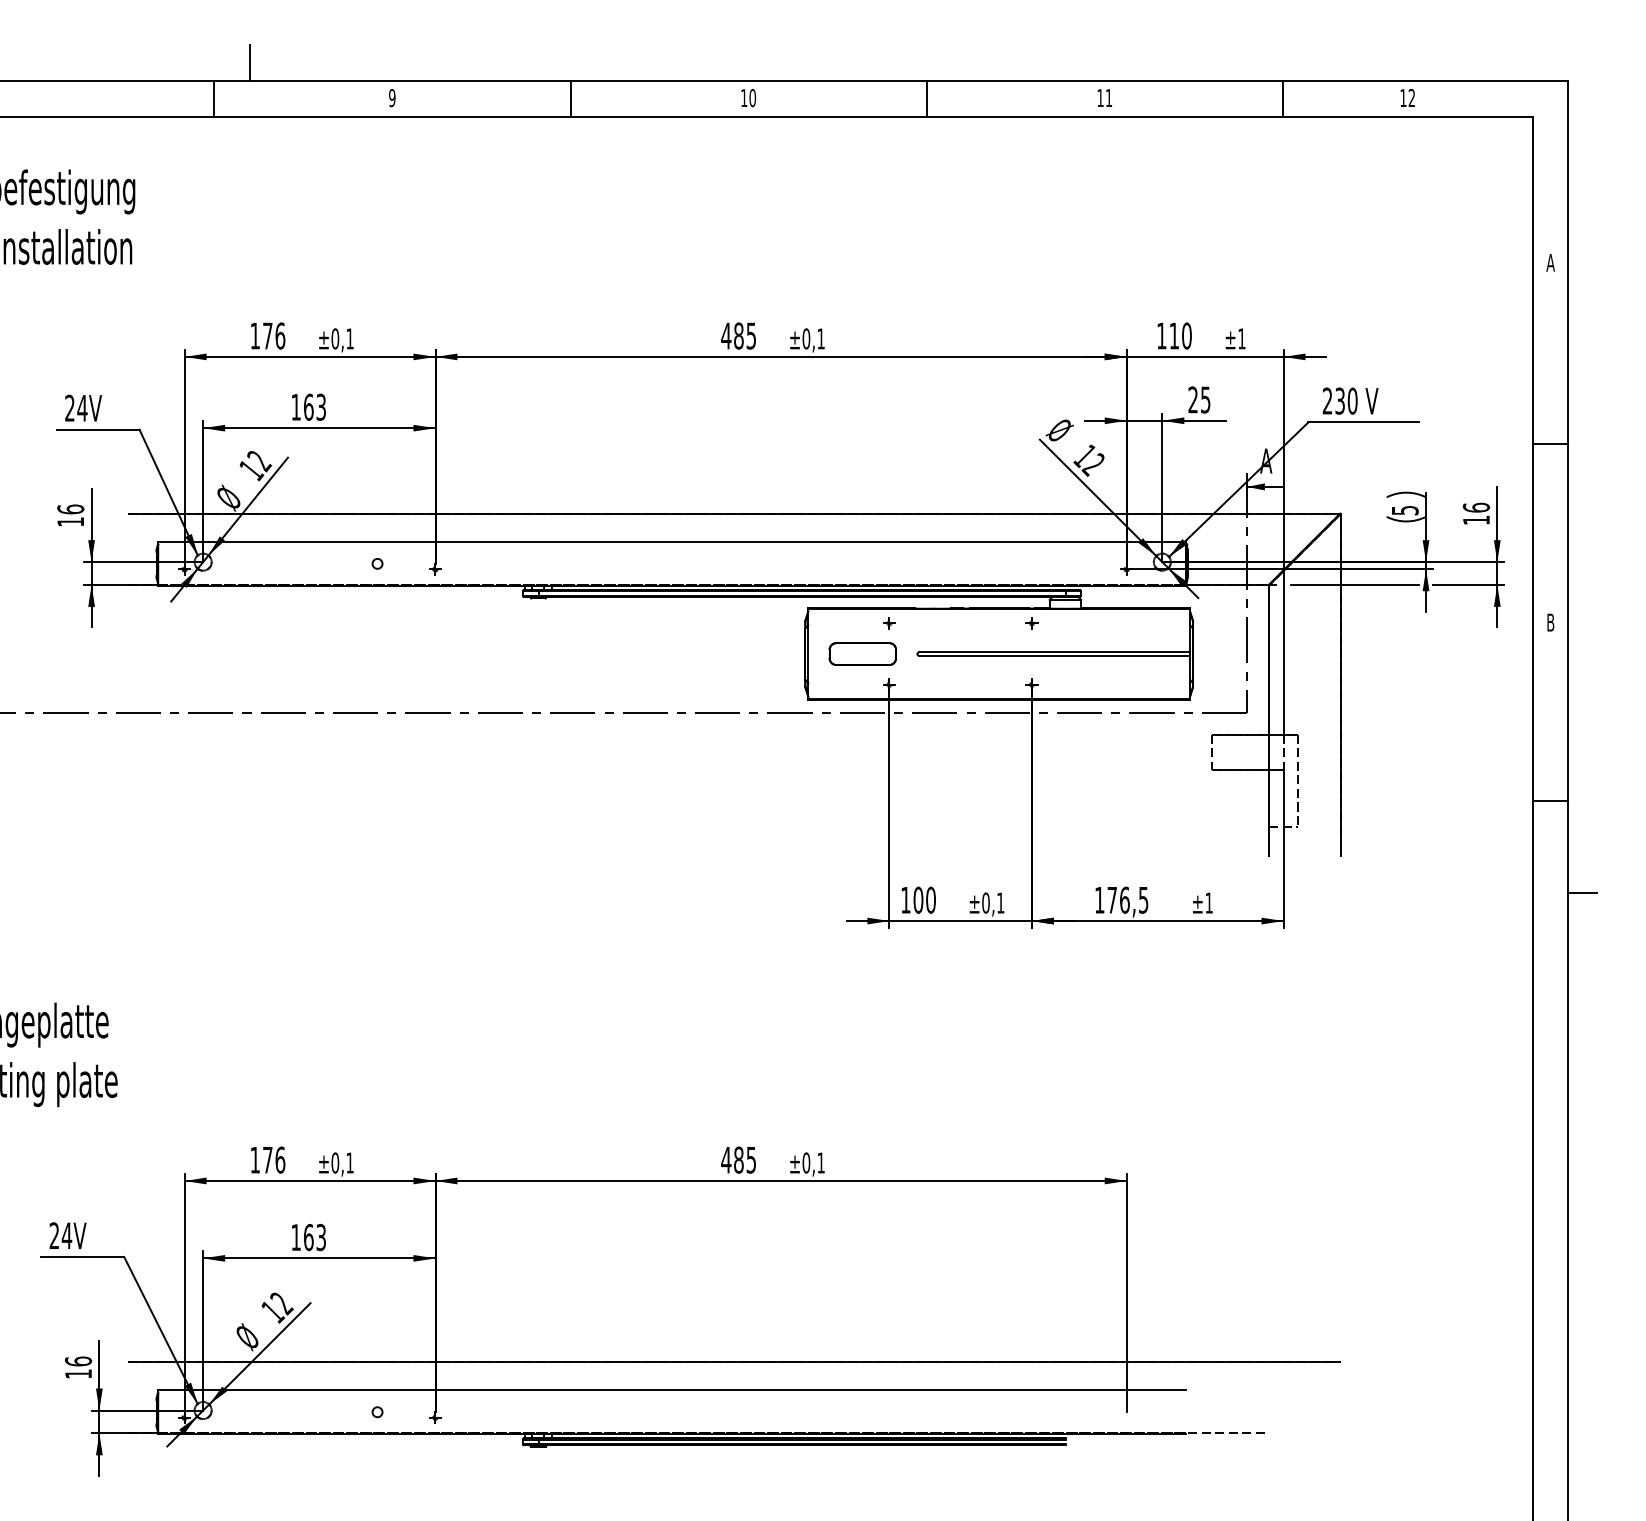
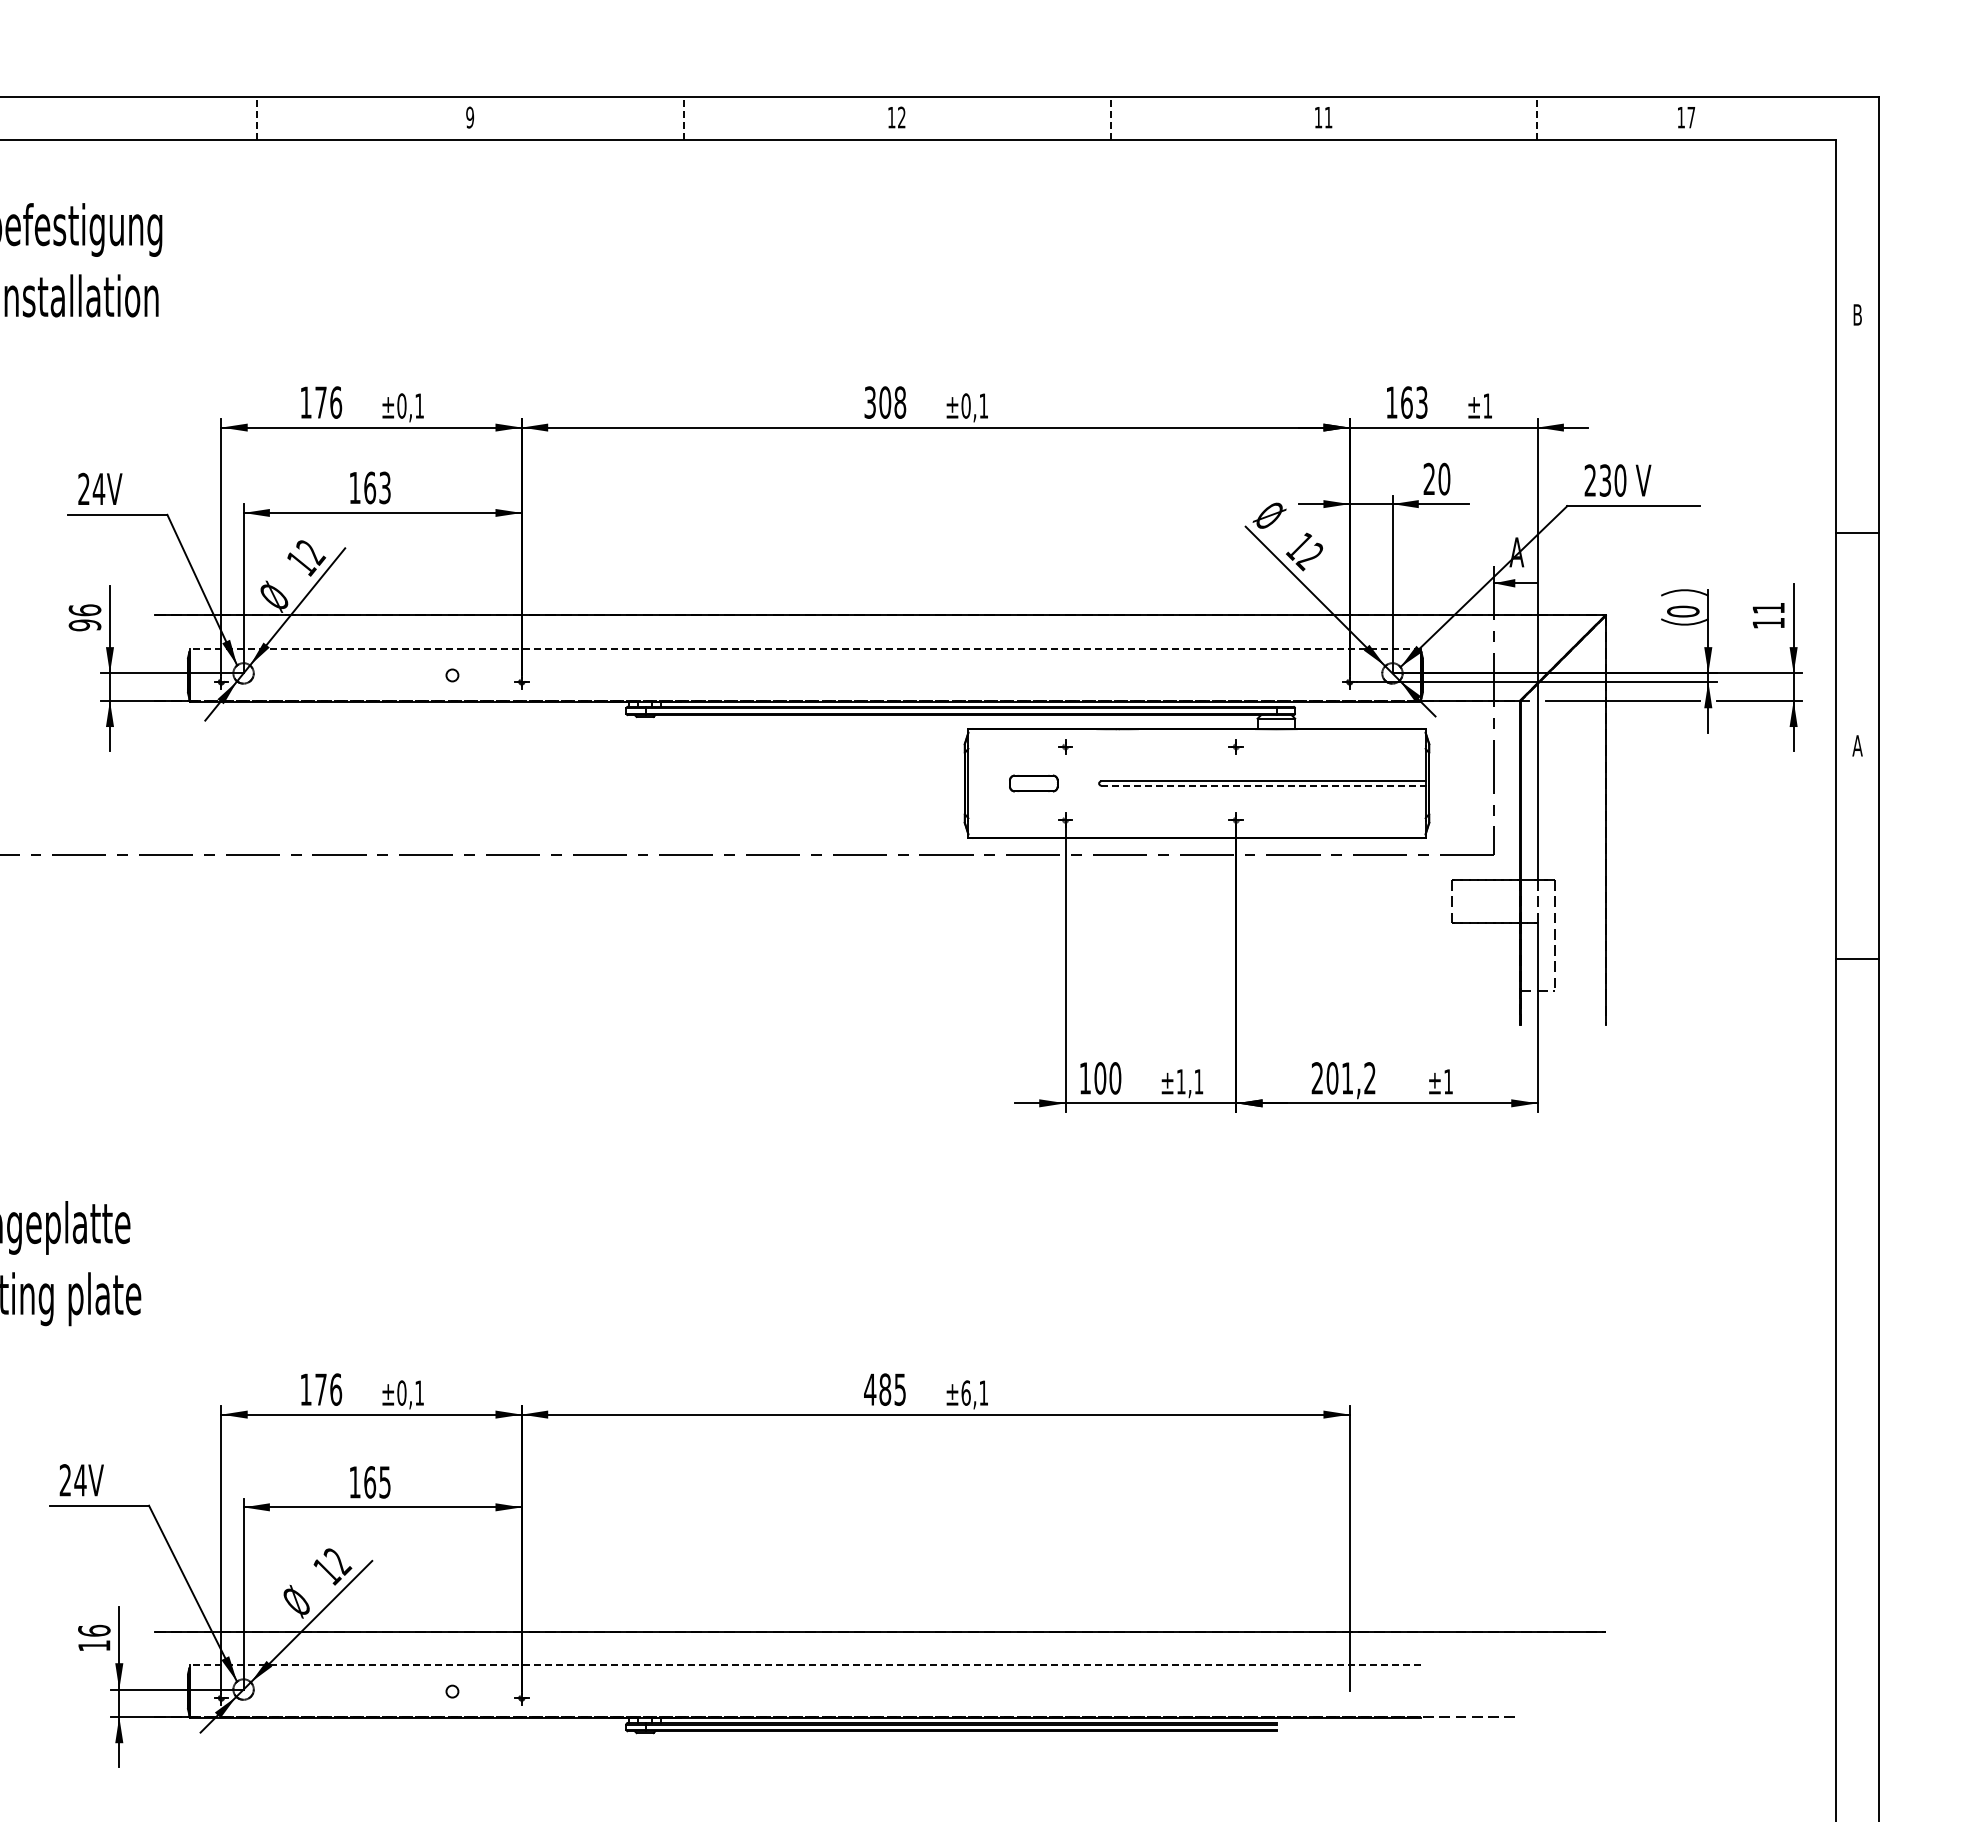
line: (249, 62) -> (299, 75), removed
line: (213, 98) -> (256, 118), solid -> dashed
line: (570, 98) -> (683, 118), solid -> dashed
text: (752, 98) -> (901, 117), 10 -> 12
line: (926, 98) -> (1110, 118), solid -> dashed
line: (1283, 98) -> (1537, 118), solid -> dashed
text: (1412, 98) -> (1691, 117), 12 -> 17
text: (1550, 262) -> (1857, 314), A -> B
text: (739, 335) -> (885, 402), 485 -> 308
text: (1180, 335) -> (1414, 402), 110 -> 163
text: (1205, 399) -> (1444, 478), 25 -> 20
text: (1476, 507) -> (1768, 608), 16 -> 11
text: (1405, 510) -> (1683, 611), 5 -> 0
text: (70, 522) -> (84, 625), 16 -> 96
line: (672, 542) -> (805, 649), solid -> dashed
text: (1550, 622) -> (1857, 745), B -> A
part: (862, 654) -> (1033, 783), size x0.6
line: (1054, 655) -> (1263, 785), solid -> dashed
line: (1582, 893) -> (1895, 1070), removed
text: (1121, 900) -> (1343, 1078), 176,5 -> 201,2
text: (985, 902) -> (1180, 1081), ±0,1 -> ±1,1
text: (805, 1162) -> (965, 1392), ±0,1 -> ±6,1
text: (320, 1236) -> (384, 1481), 163 -> 165
line: (672, 1390) -> (805, 1665), solid -> dashed

